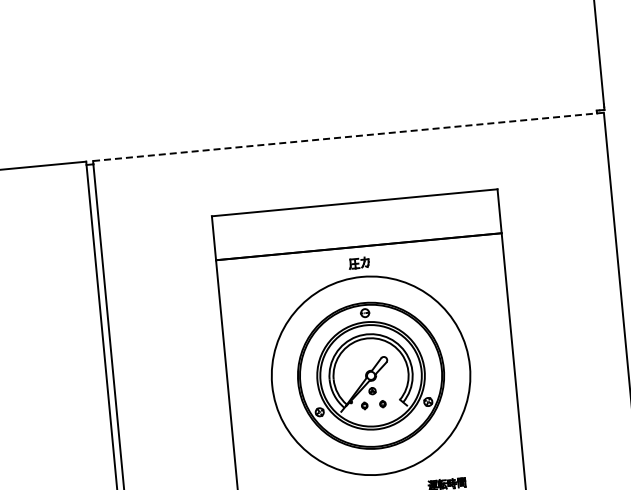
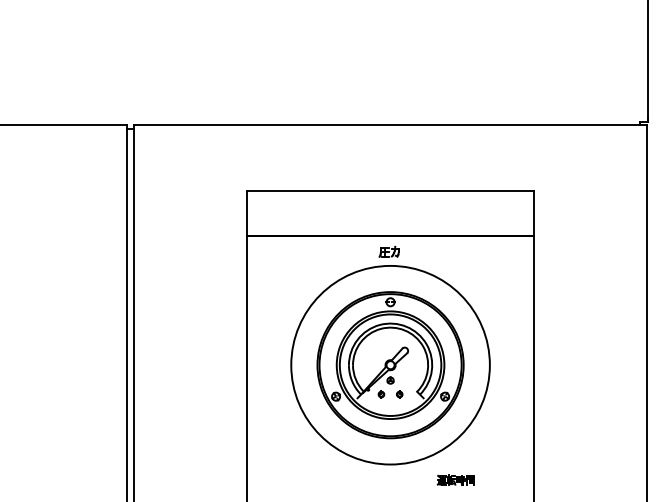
line: (348, 137) -> (390, 125), dashed -> solid

